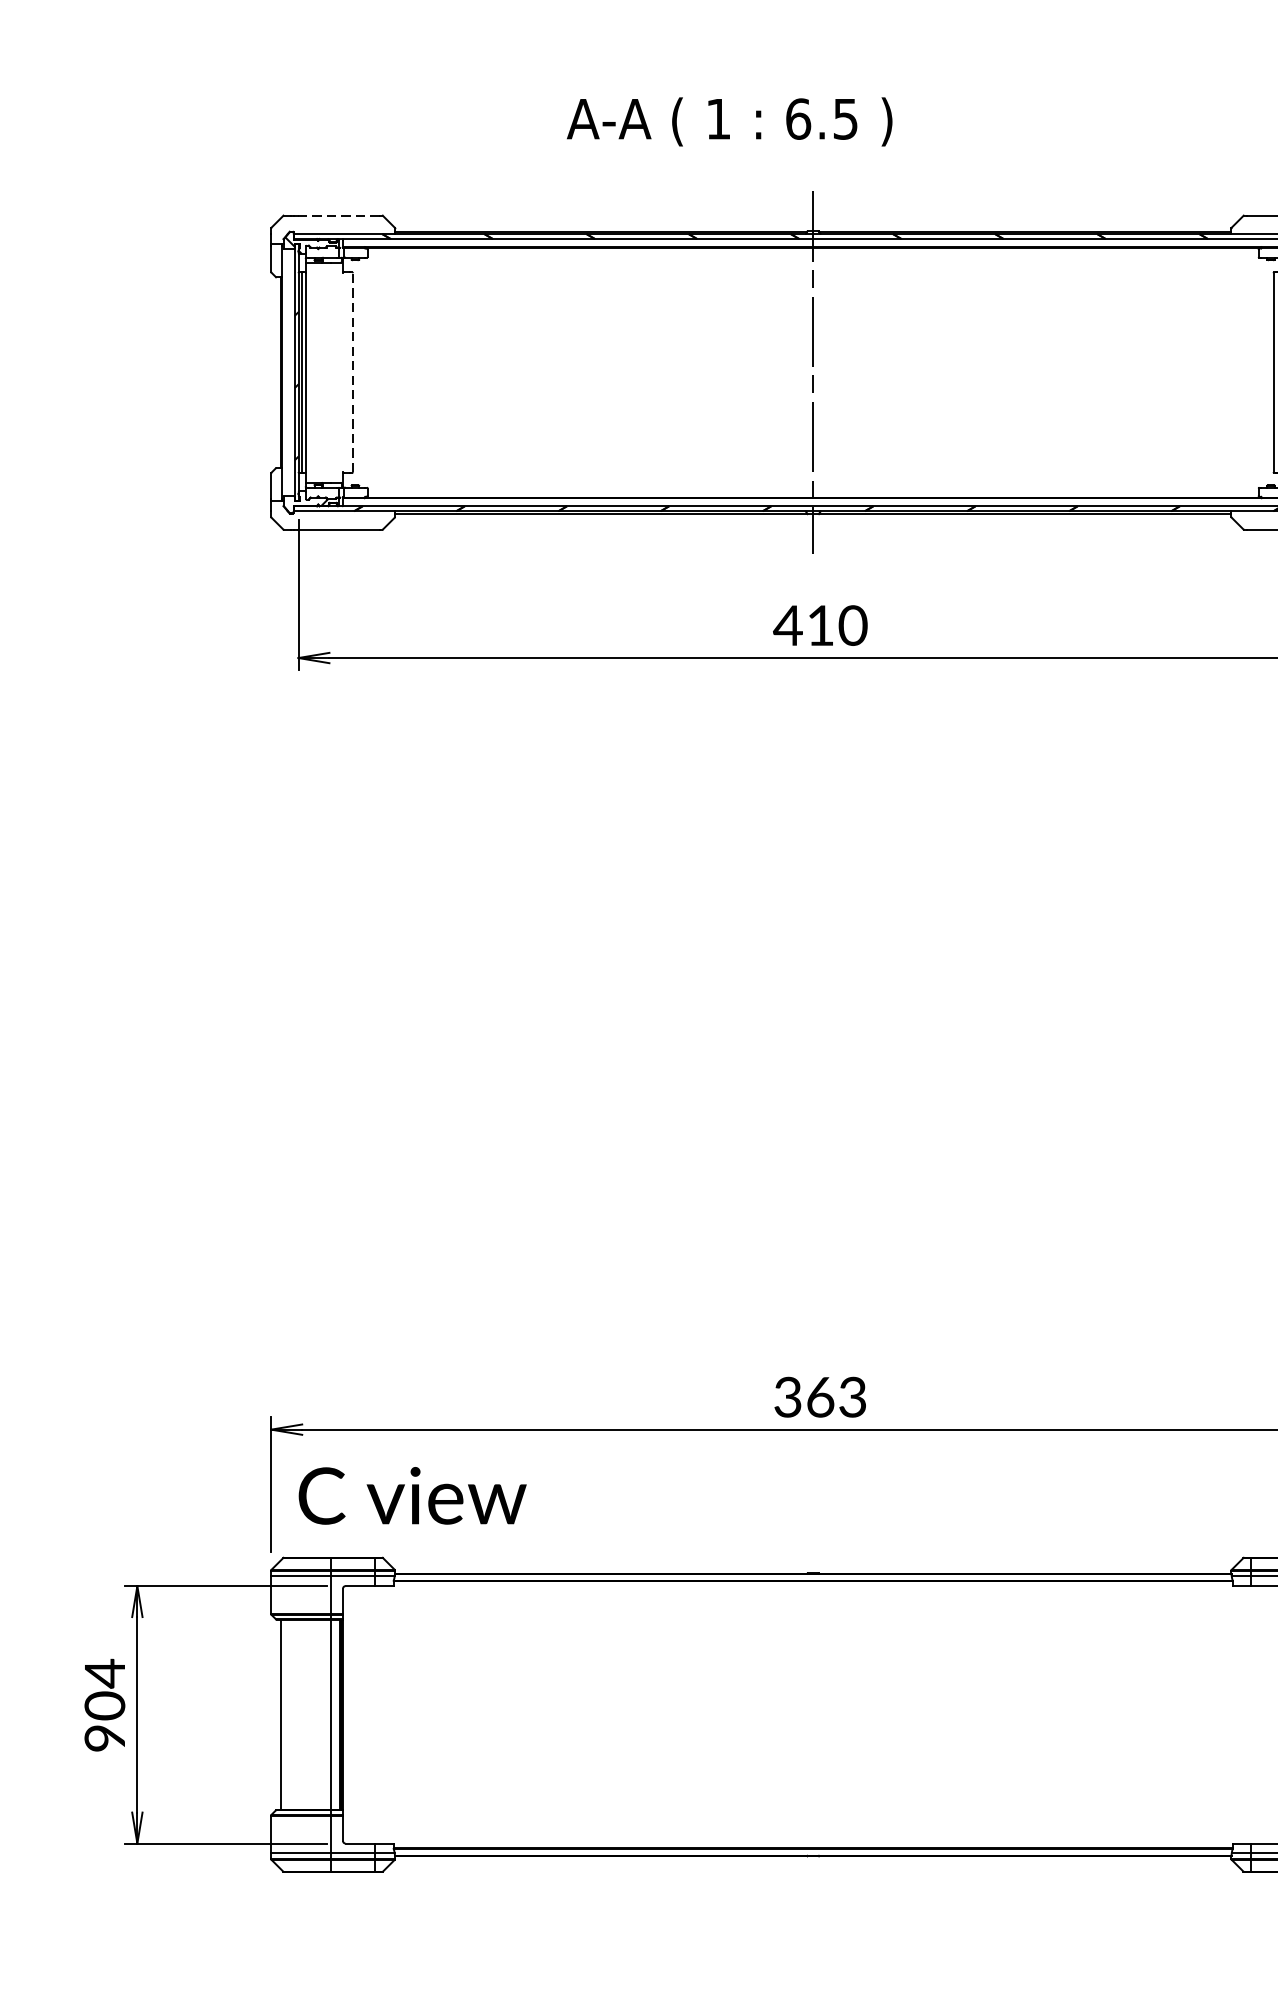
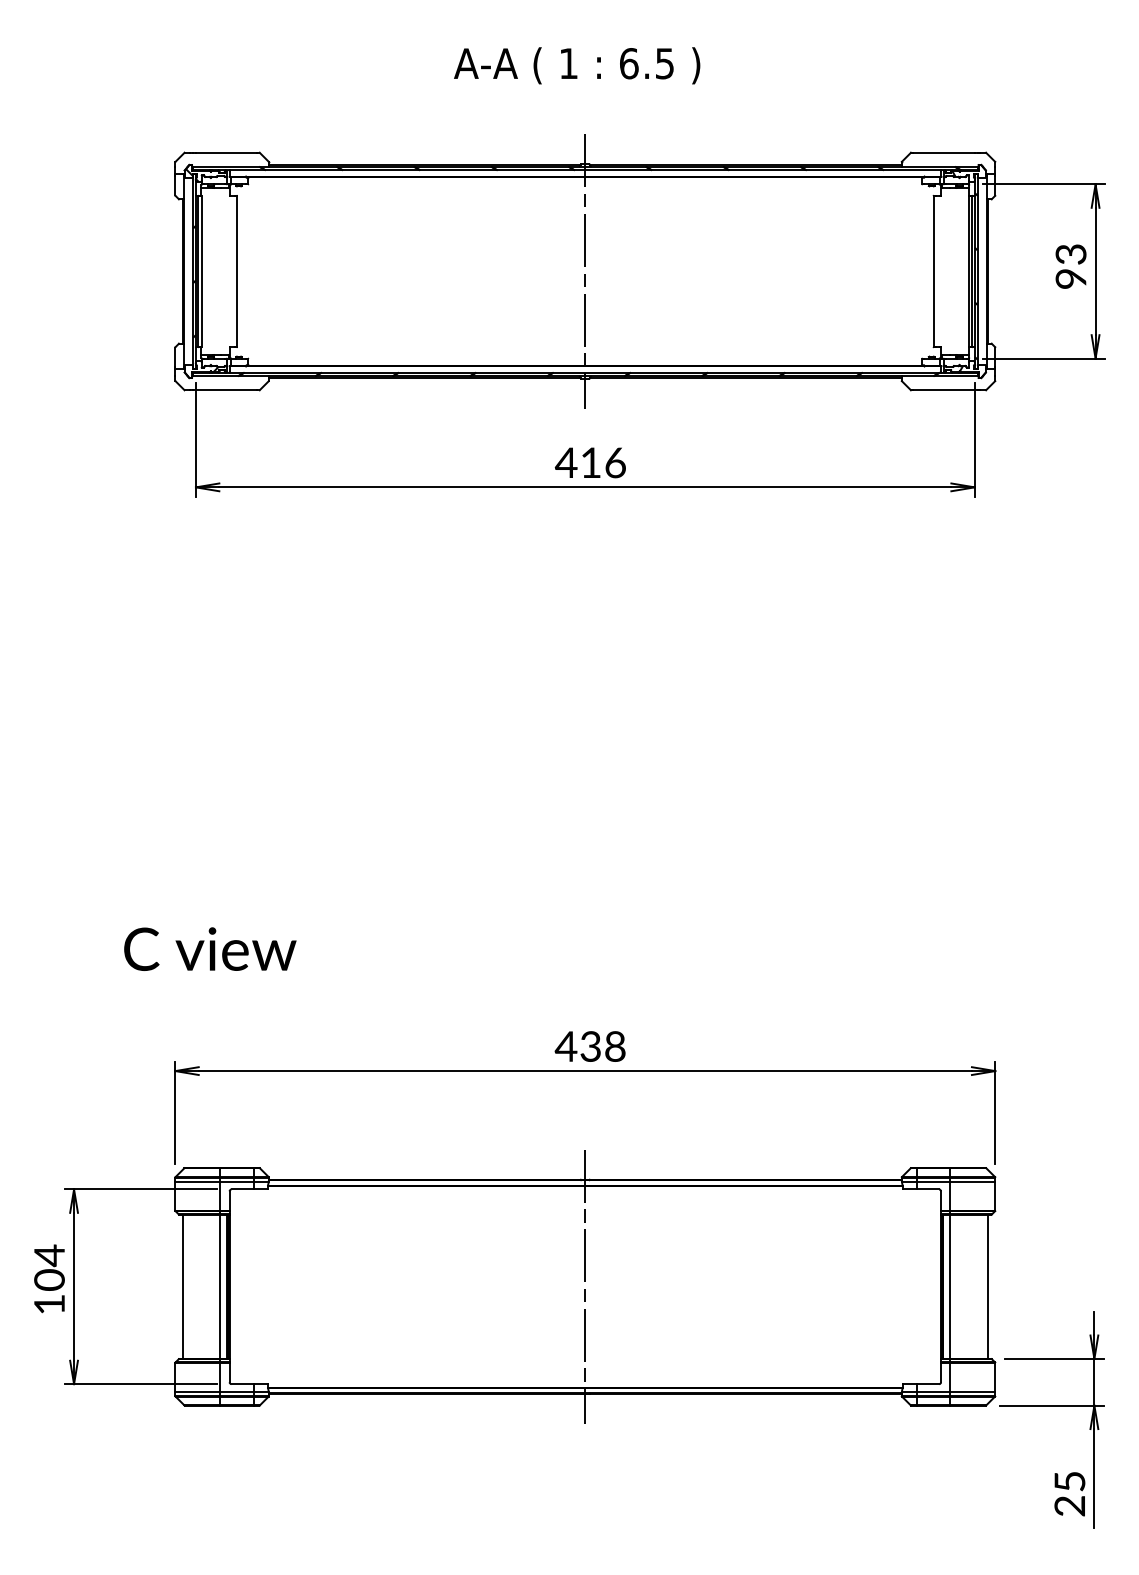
text: (730, 121) -> (577, 65), moved
line: (338, 215) -> (226, 152), dashed -> solid
line: (353, 372) -> (237, 271), dashed -> solid
text: (853, 625) -> (615, 462), 410 -> 416
text: (818, 1397) -> (589, 1046), 363 -> 438
text: (412, 1494) -> (210, 948), moved
line: (813, 1714) -> (585, 1286), added
text: (104, 1738) -> (49, 1304), 904 -> 104

